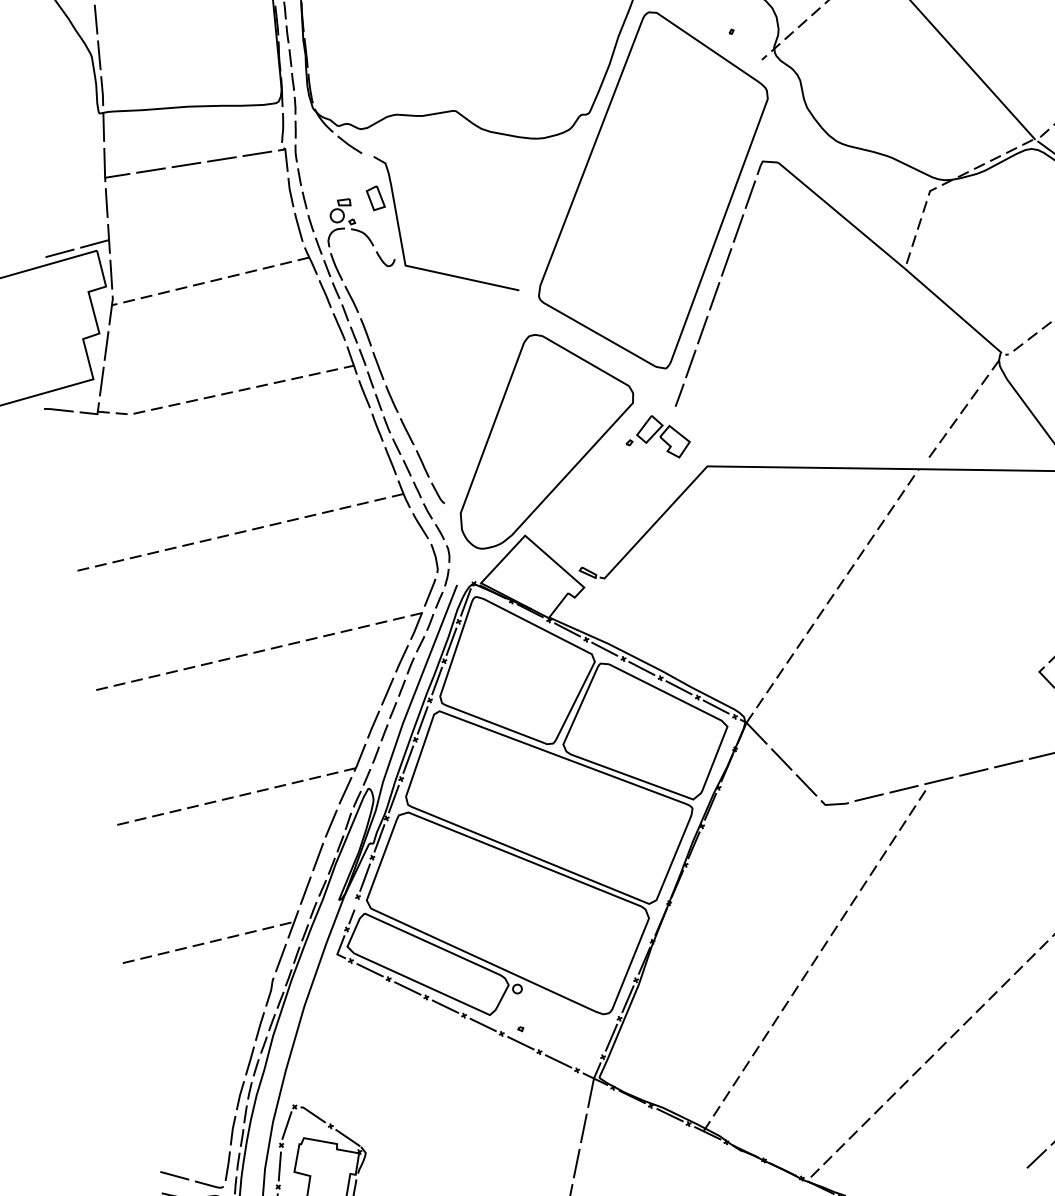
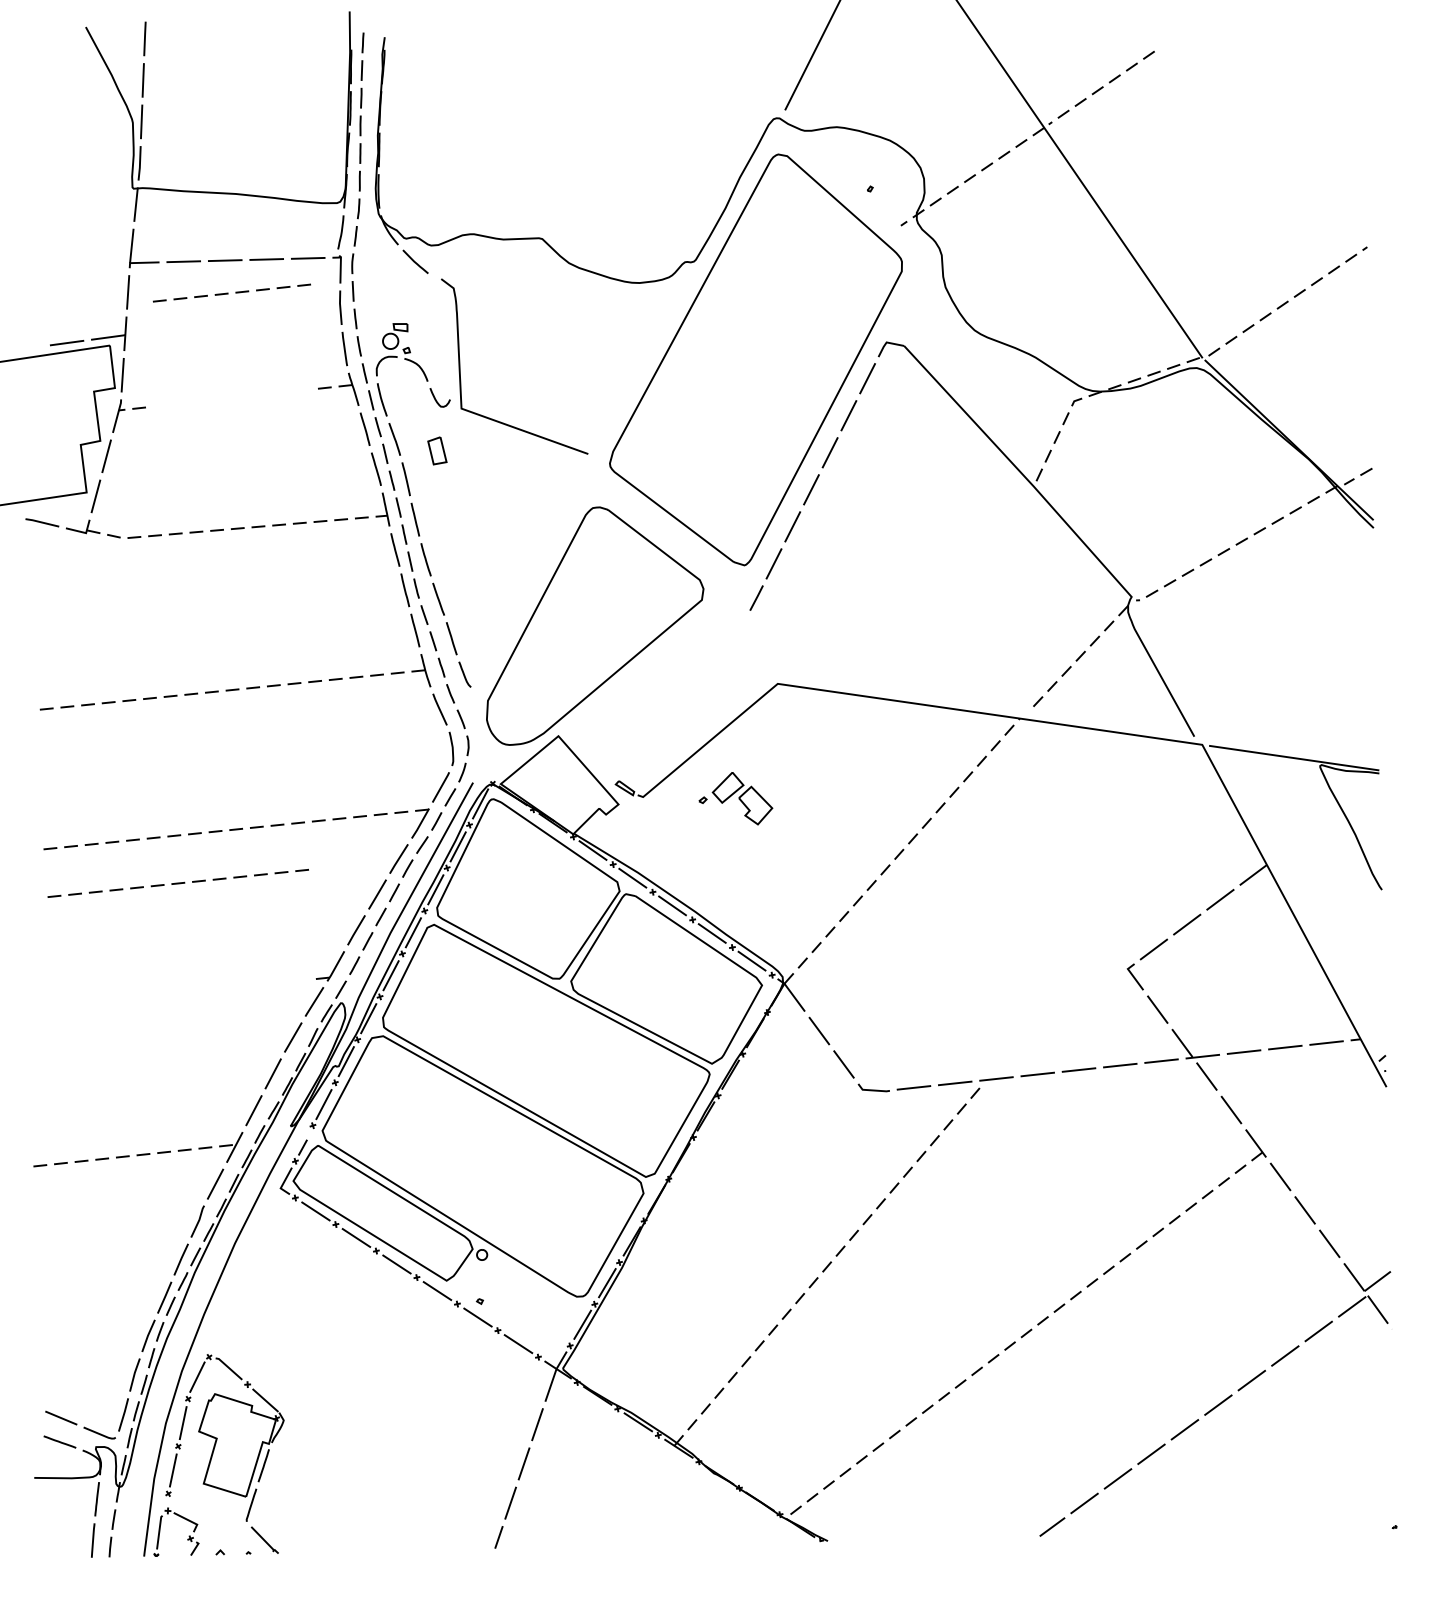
part: (375, 197) -> (437, 450), moved
part: (207, 281) -> (231, 292), moved
part: (657, 437) -> (735, 798), moved
part: (227, 797) -> (177, 882), moved

